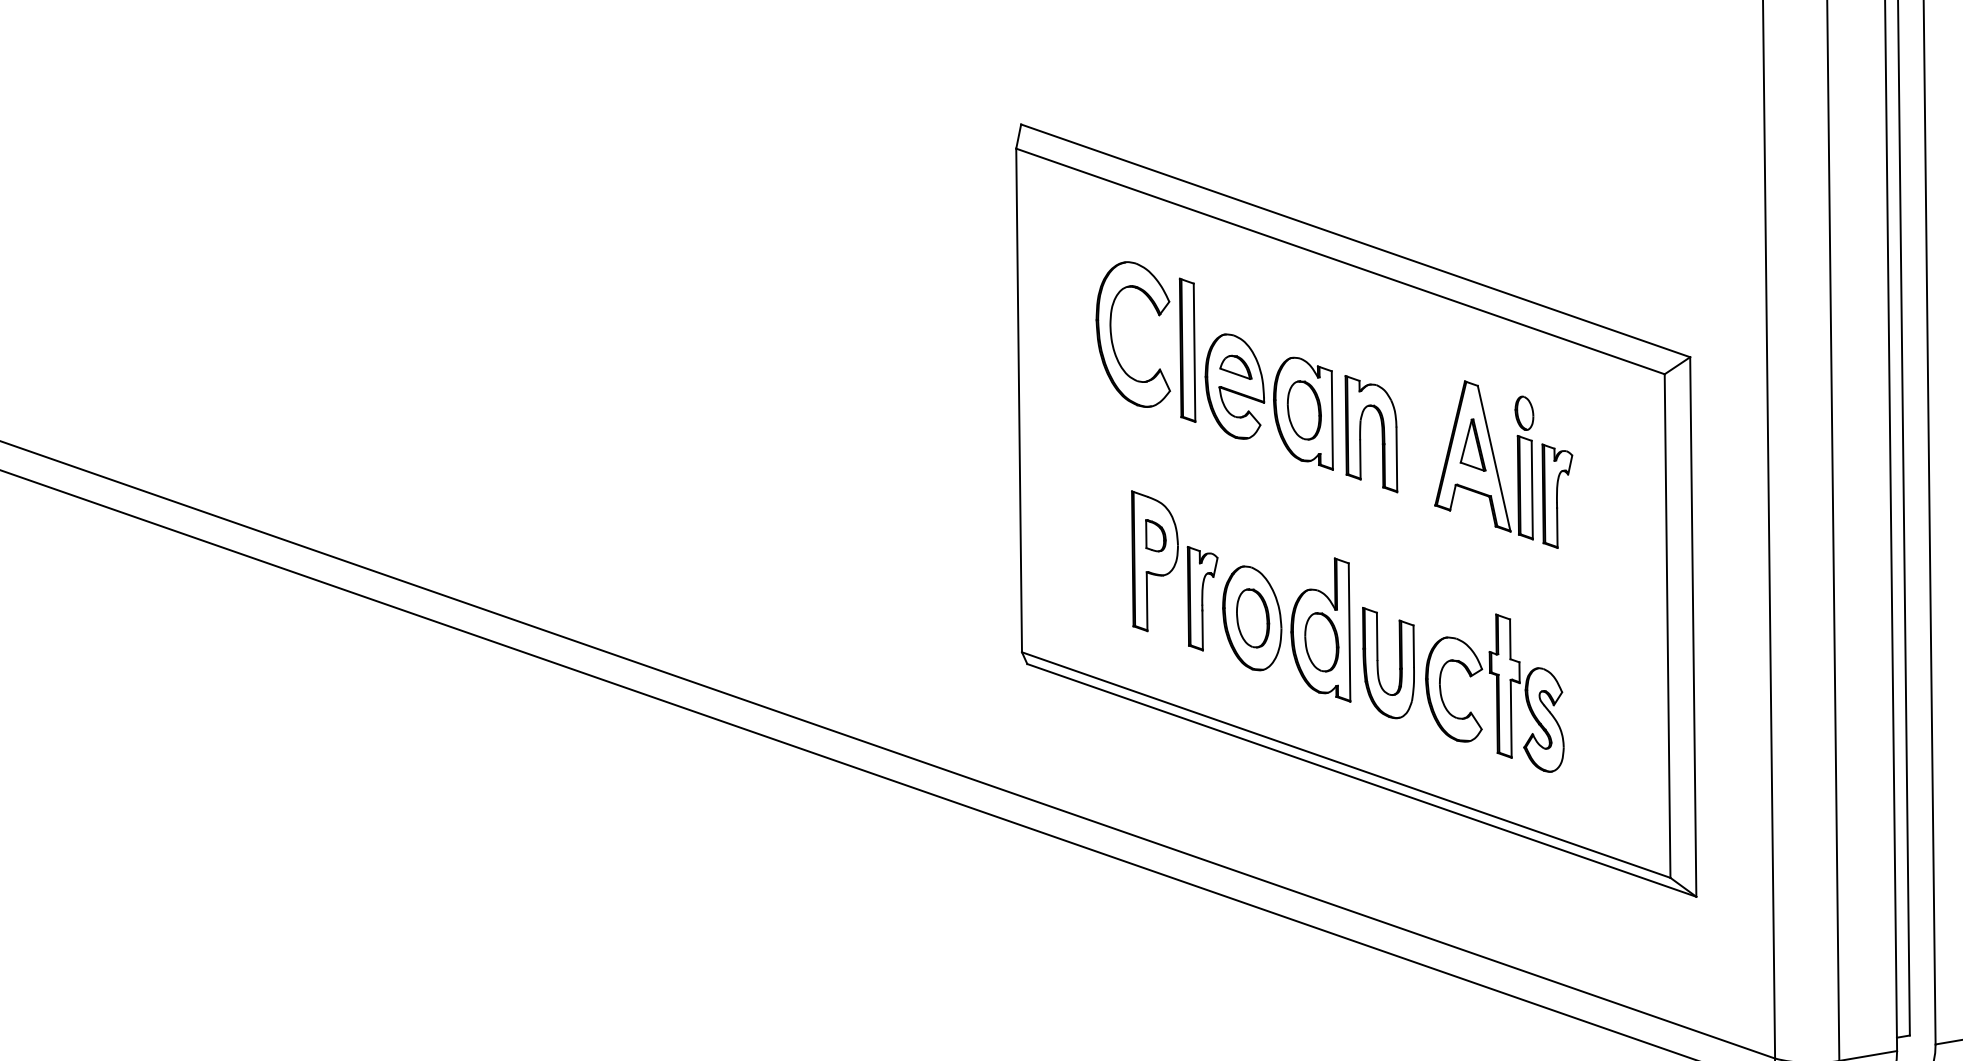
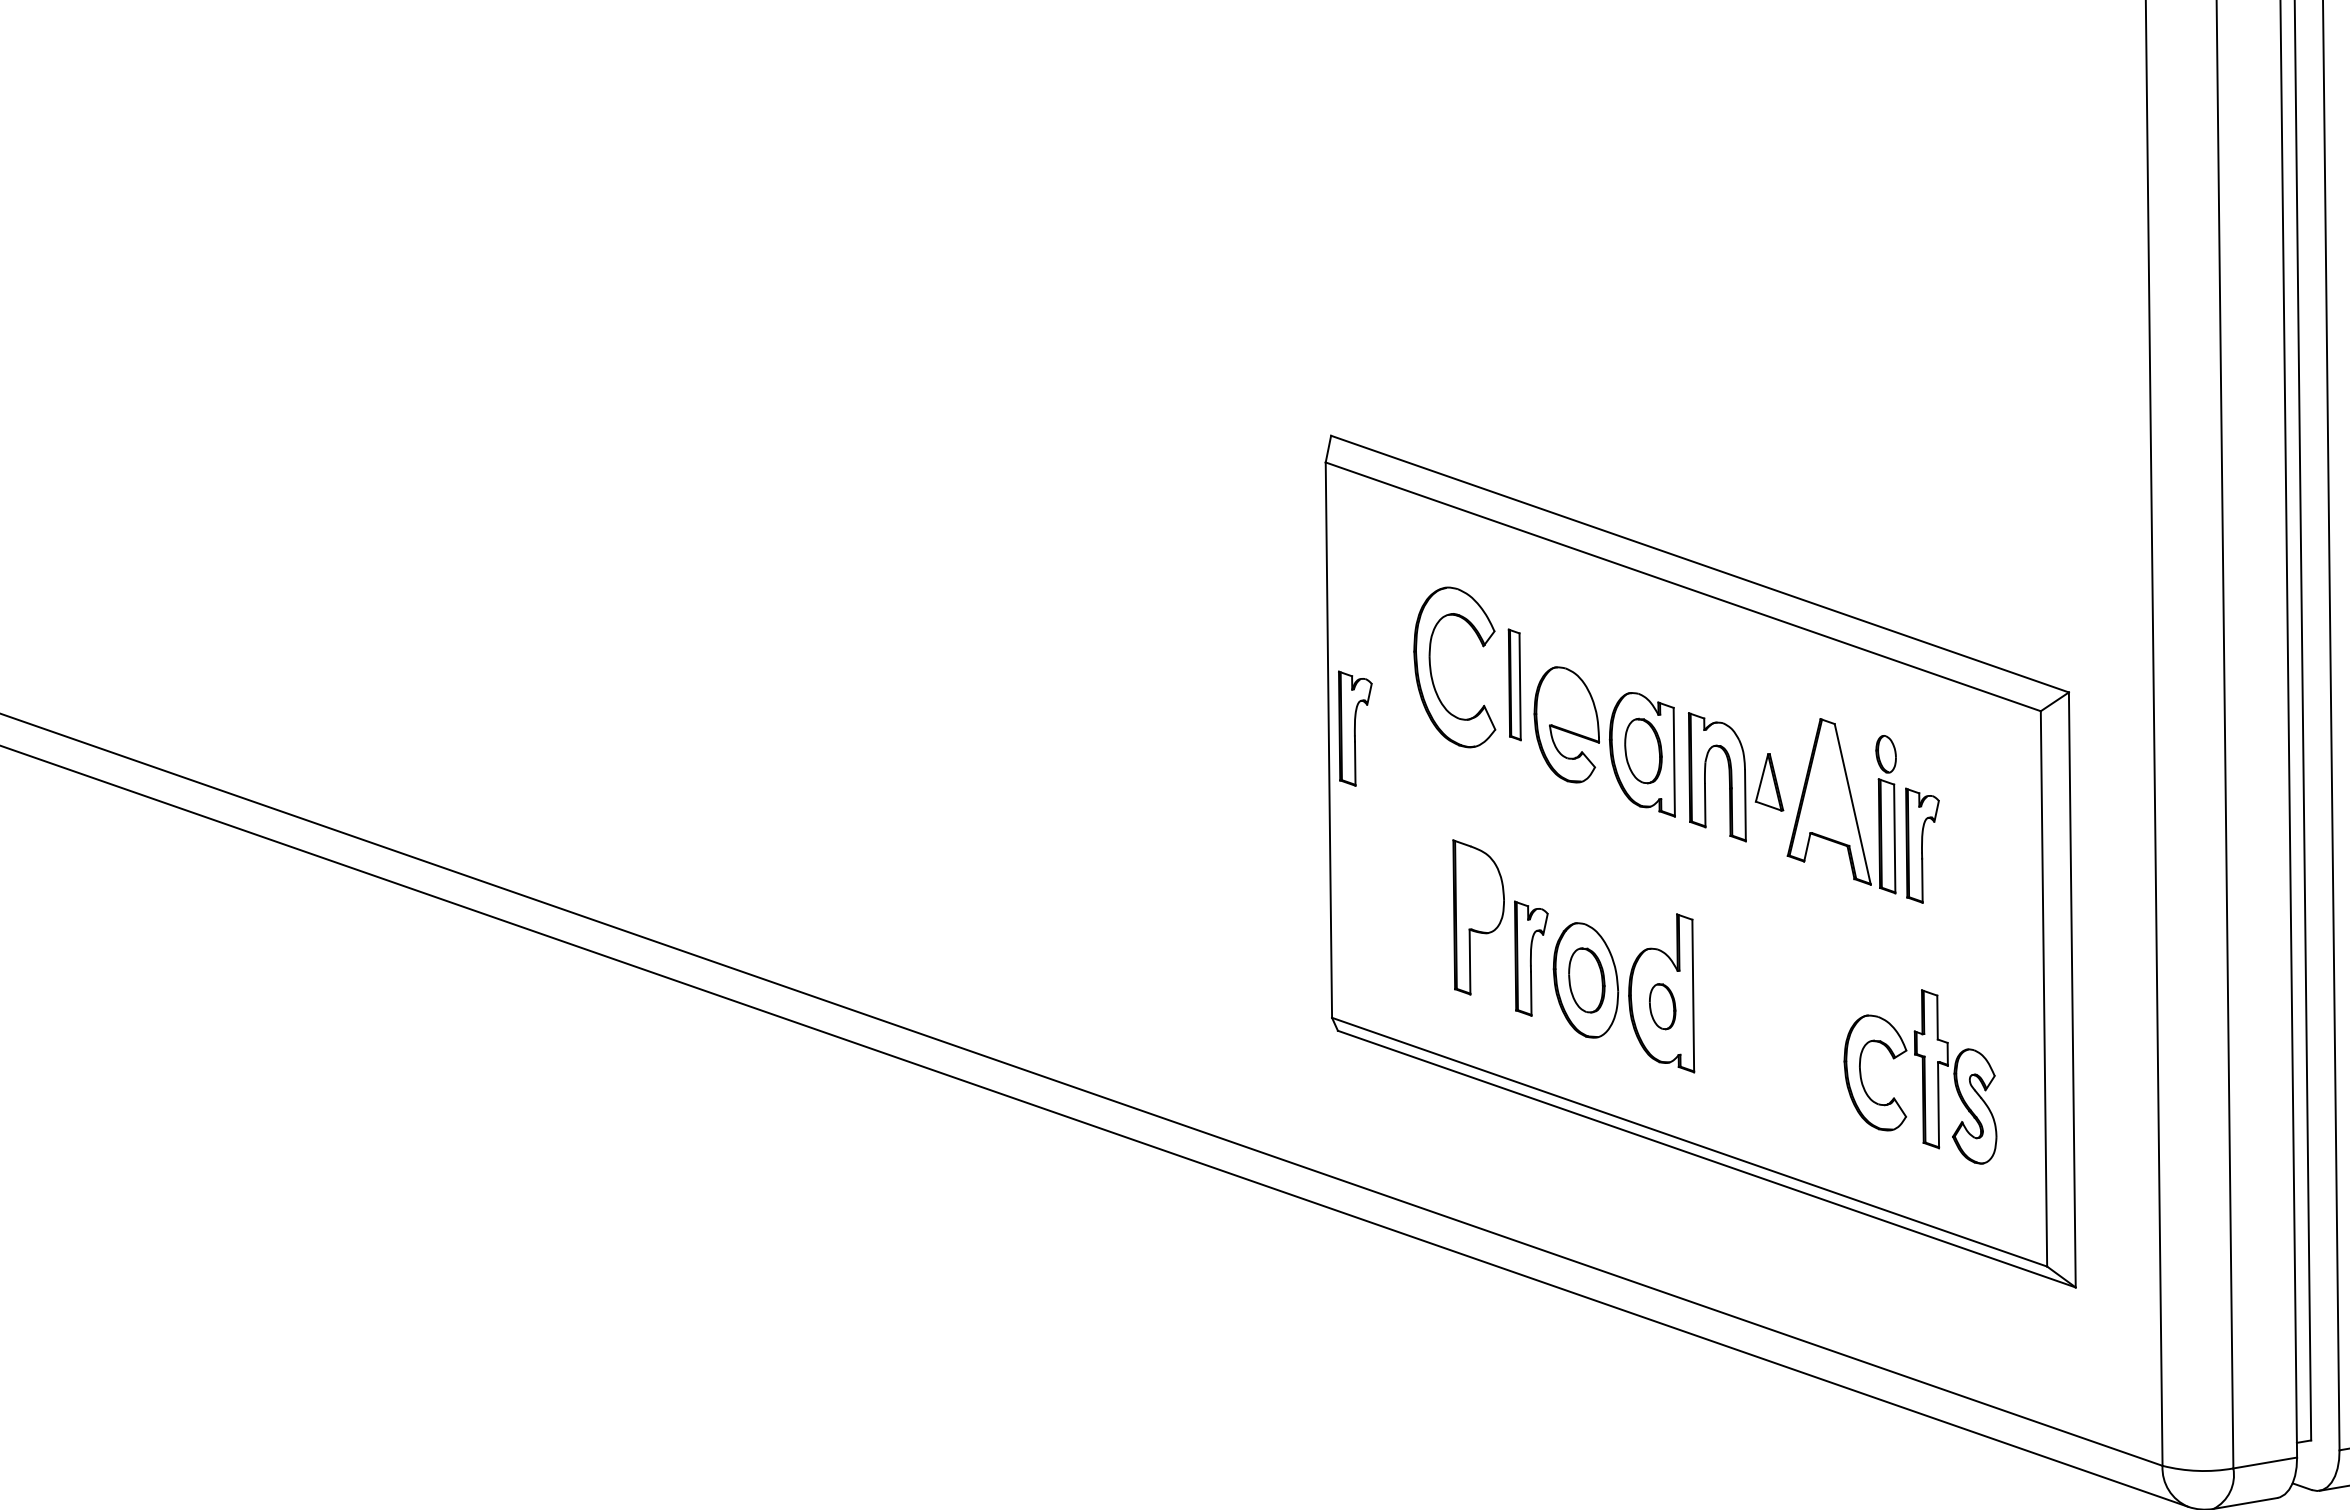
part: (1187, 350) -> (1514, 684), size x0.7
part: (1235, 367) -> (1567, 703), removed
part: (1043, 389) -> (1355, 728), added
part: (1473, 445) -> (1769, 782), moved
part: (1155, 535) -> (1479, 889), removed
part: (1321, 642) -> (1662, 1006), size x0.7
part: (1378, 665) -> (1725, 1032), removed
part: (1494, 692) -> (1920, 1076), moved

